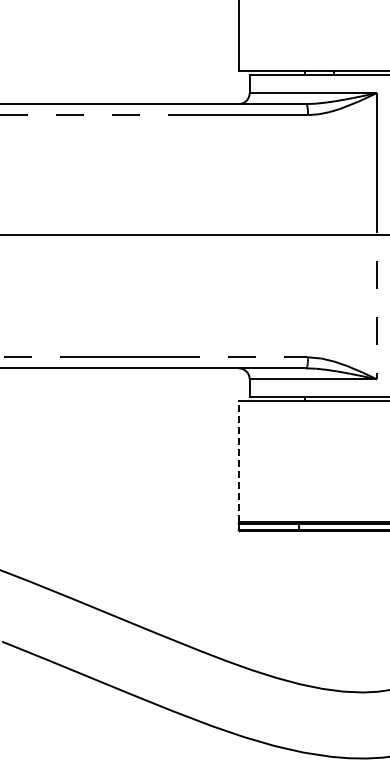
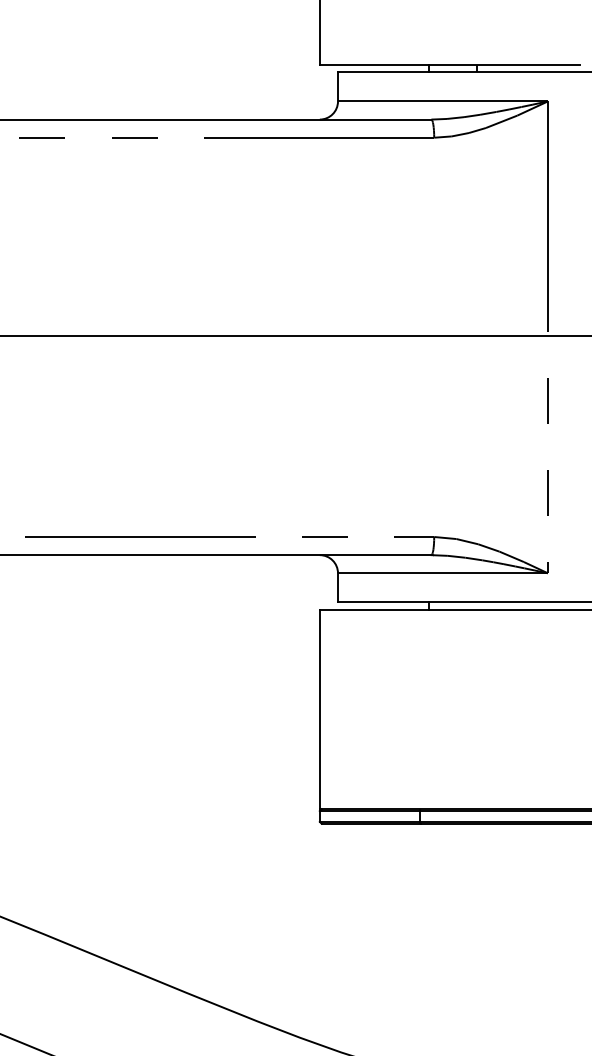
line: (238, 461) -> (319, 708), dashed -> solid

